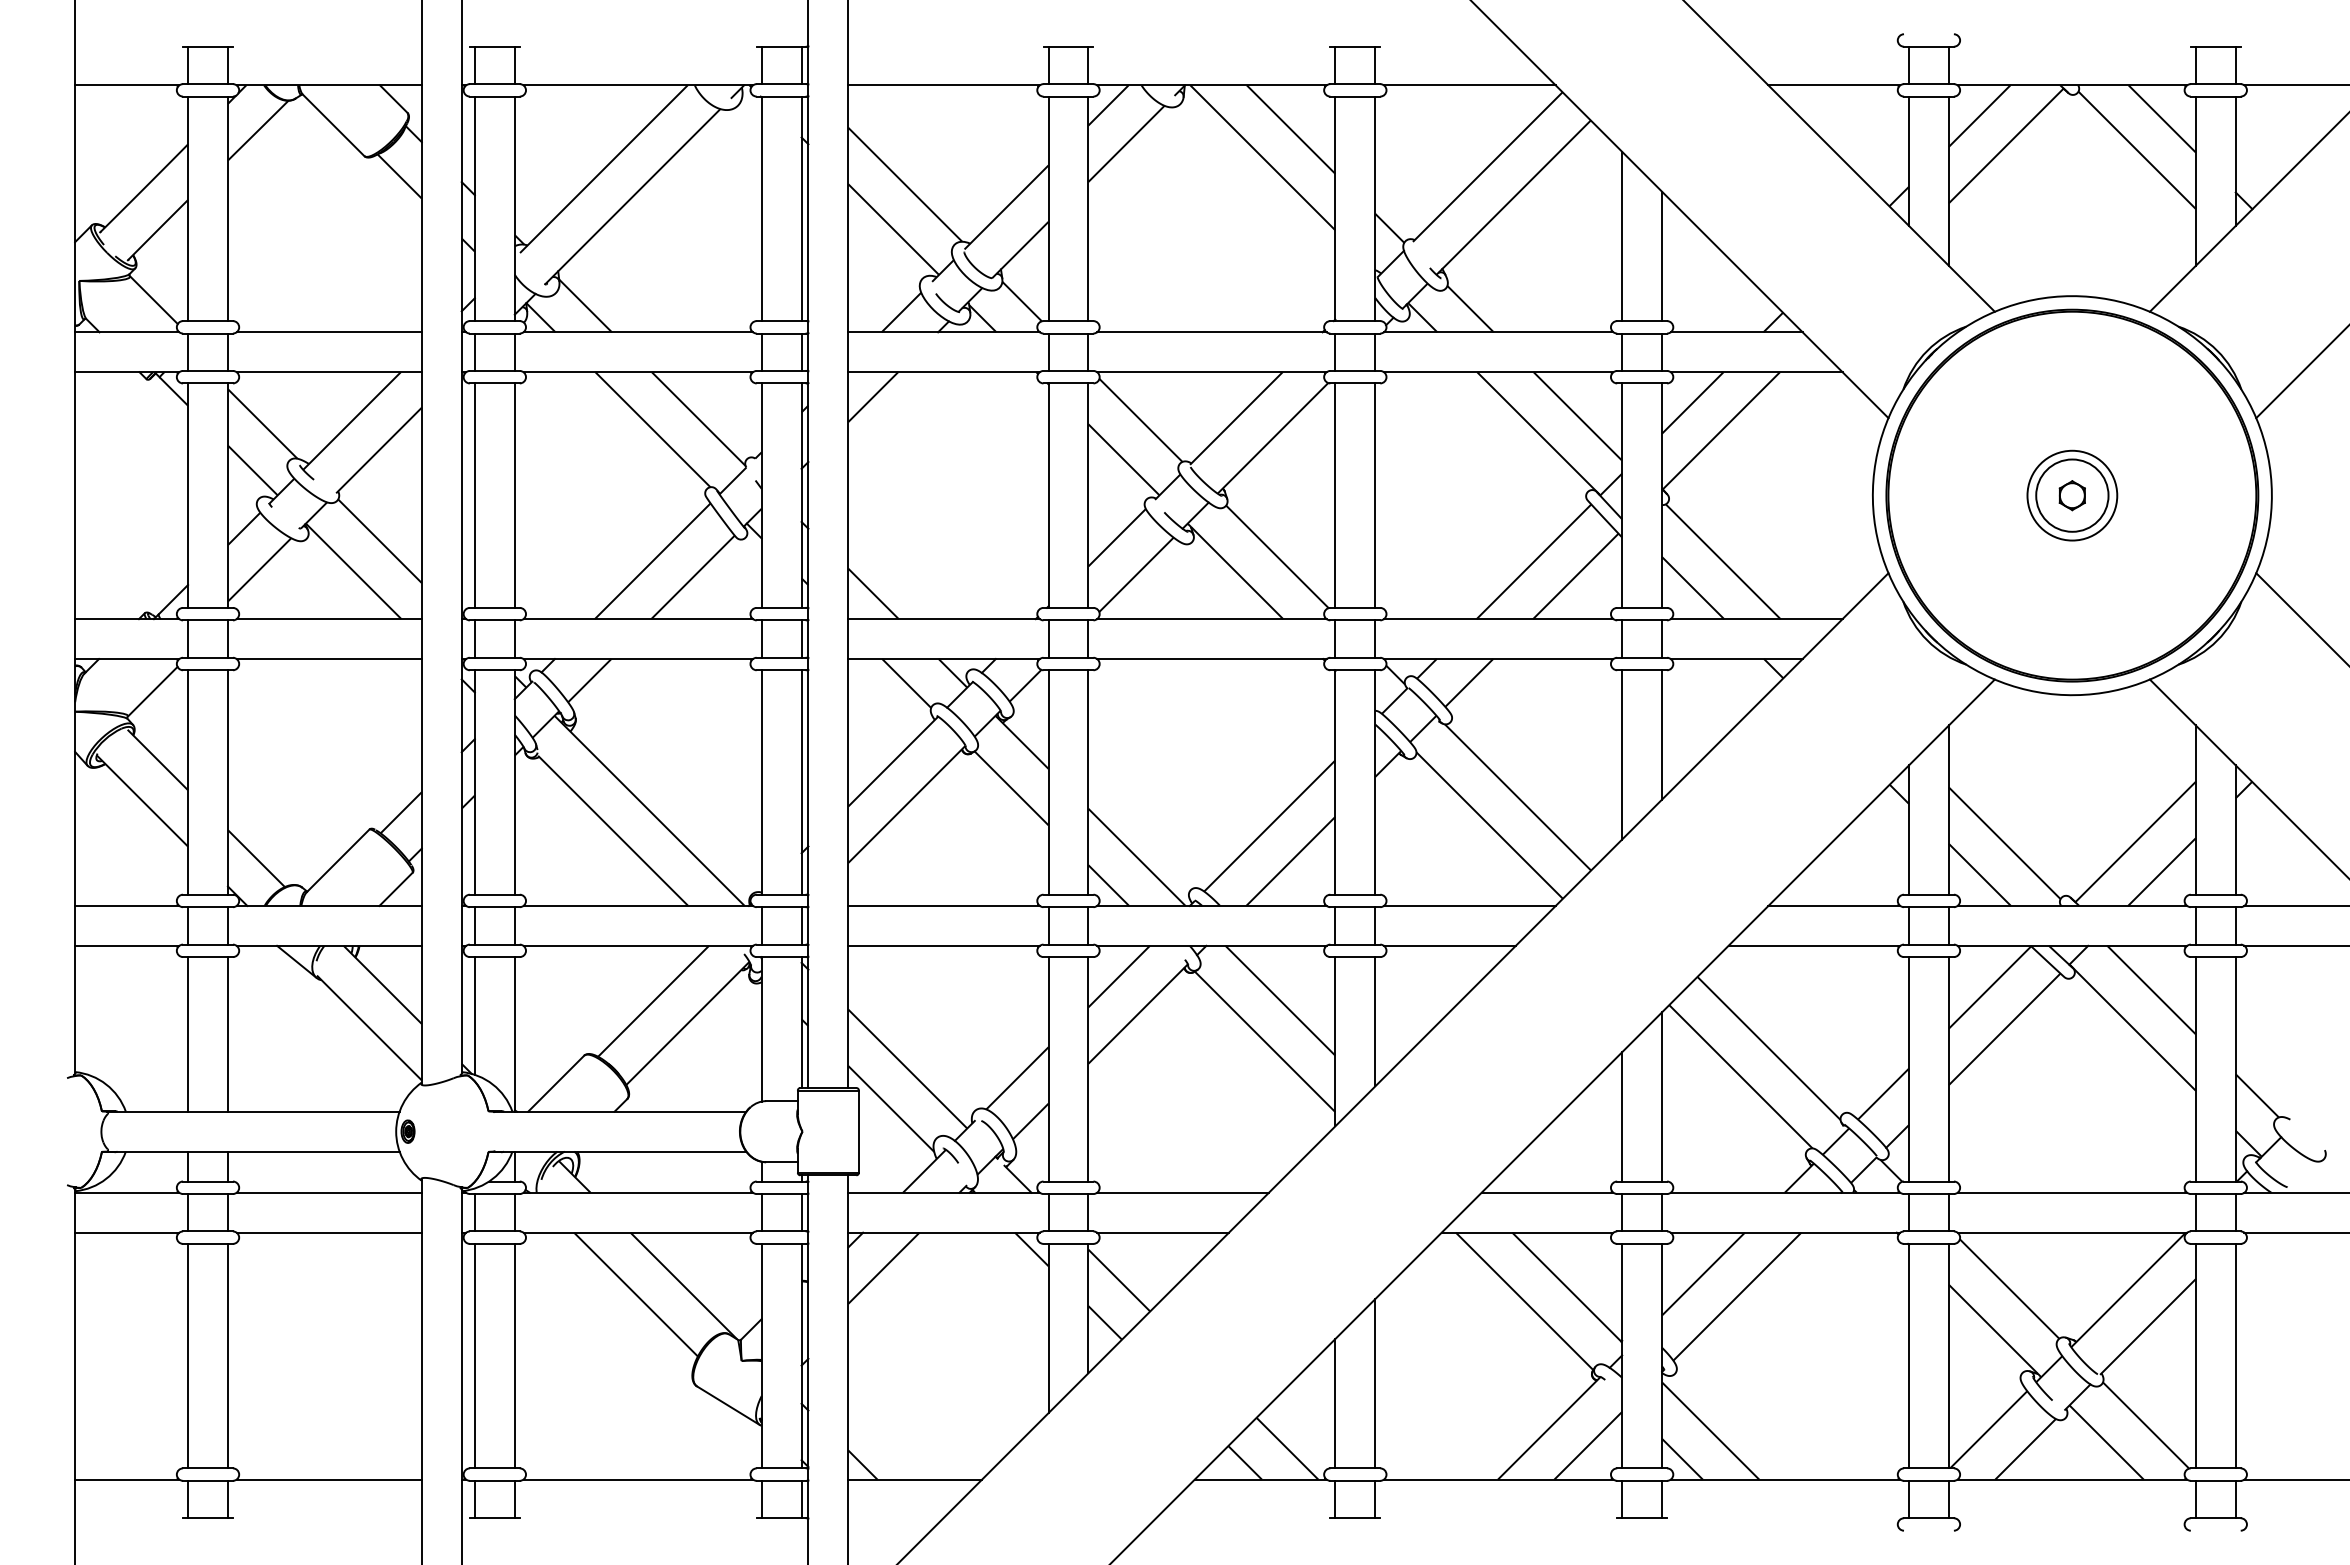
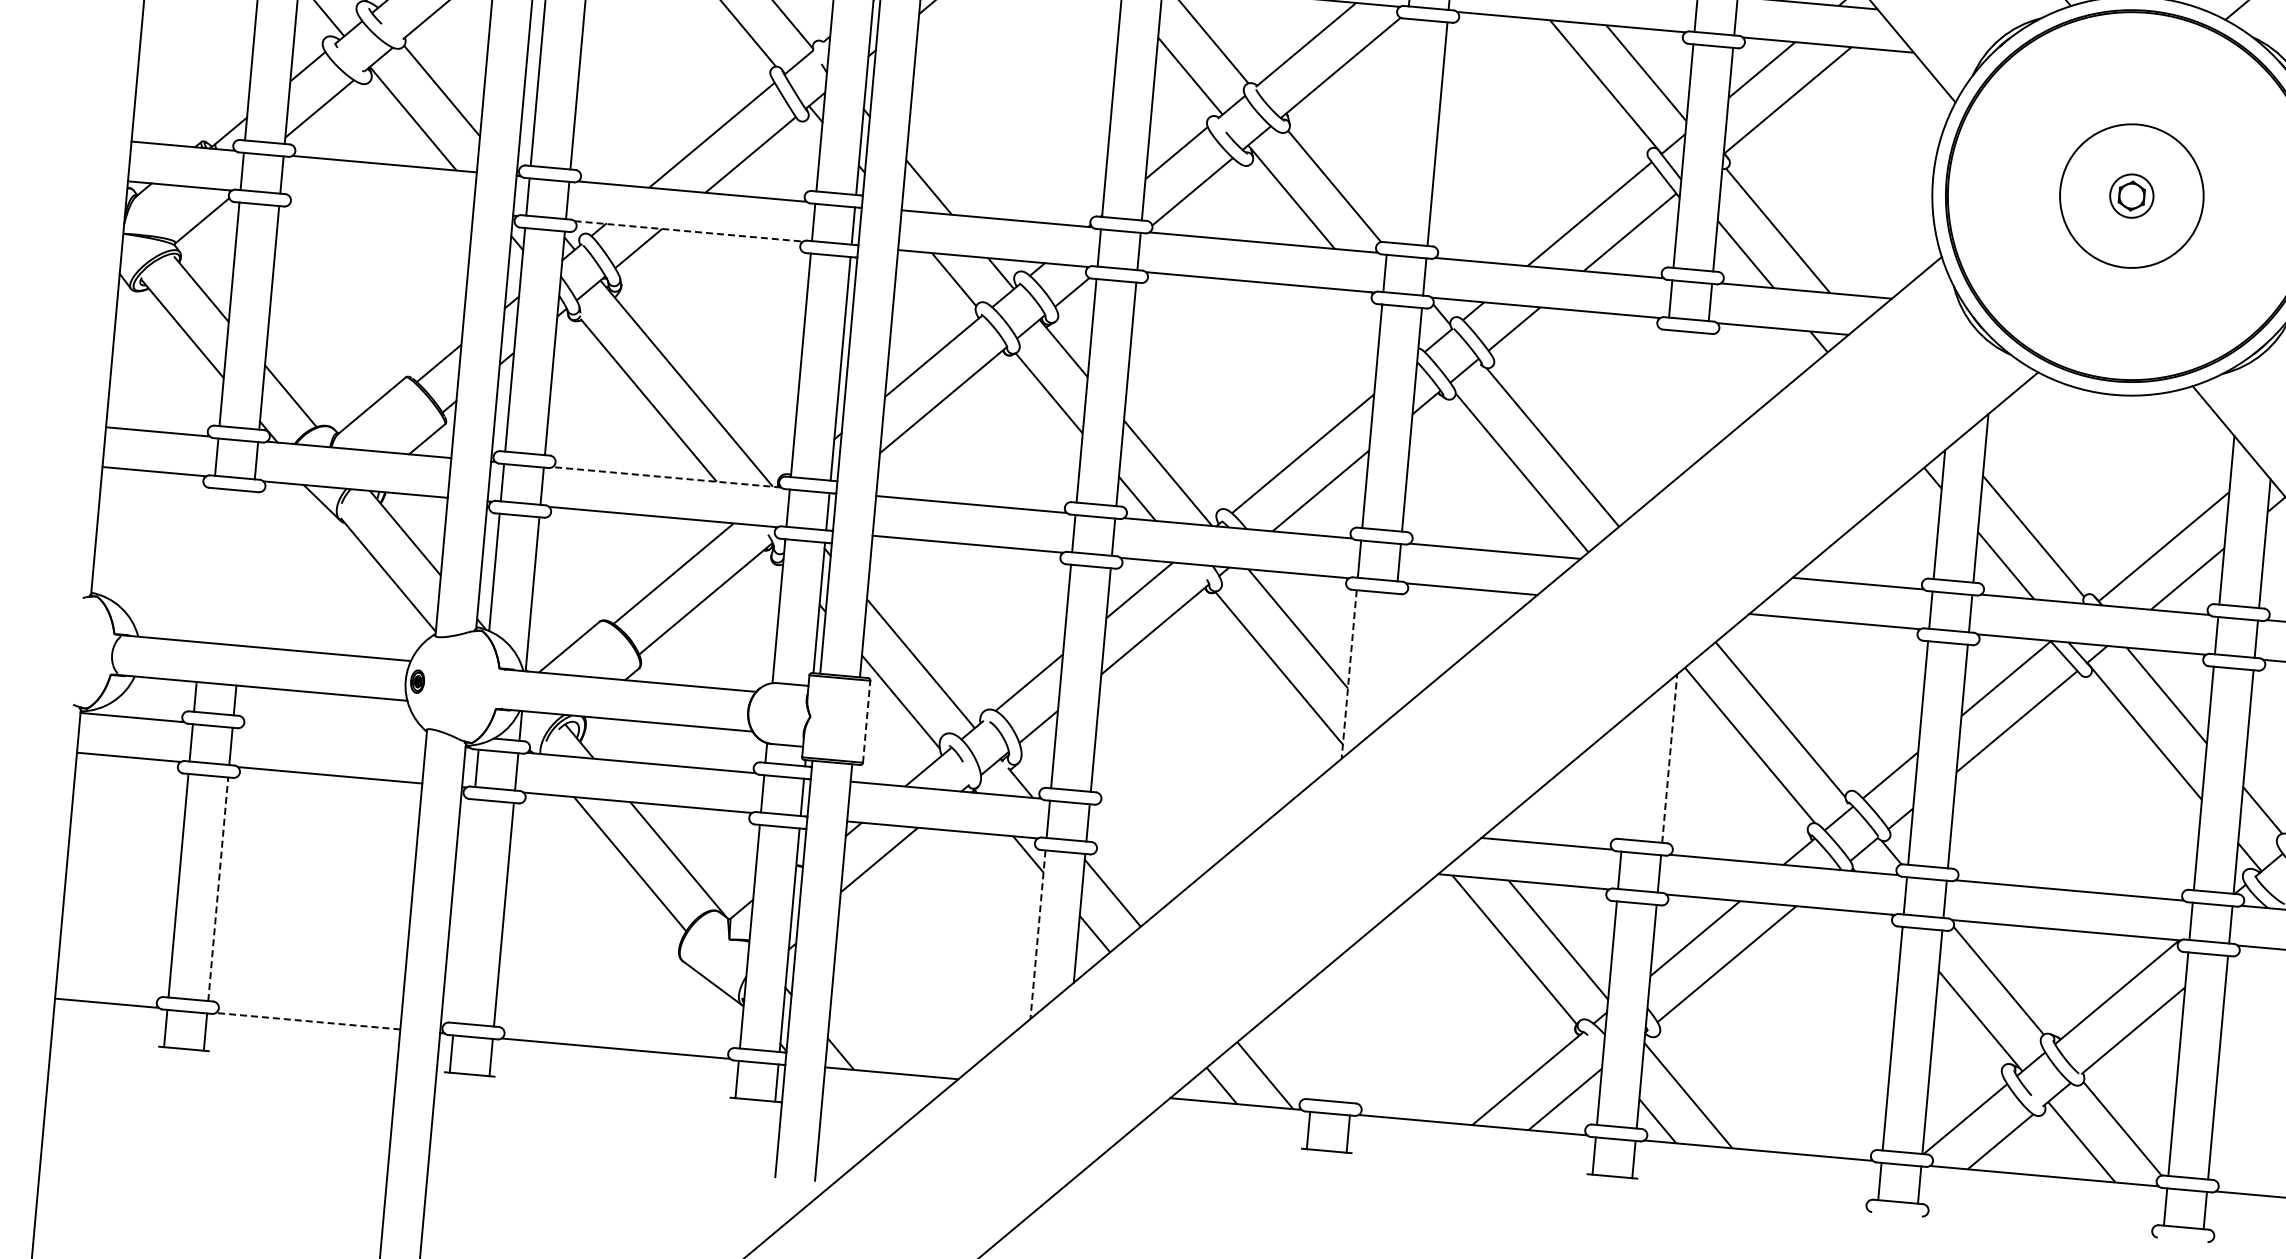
line: (1335, 495) -> (1397, 130), removed
circle: (2072, 495) -> (2131, 195), size x0.6
circle: (2072, 495) -> (2131, 195), size x1.6
line: (328, 659) -> (380, 204), removed
line: (638, 659) -> (689, 231), solid -> dashed
line: (1662, 734) -> (1702, 397), removed
line: (1622, 754) -> (1660, 413), removed
line: (638, 905) -> (667, 476), solid -> dashed
line: (1375, 1021) -> (1390, 657), removed
line: (188, 1034) -> (207, 565), removed
line: (227, 1034) -> (246, 568), removed
line: (1335, 1041) -> (1349, 674), solid -> dashed
line: (1662, 1096) -> (1670, 758), solid -> dashed
line: (1622, 1116) -> (1628, 774), removed
line: (858, 1131) -> (866, 721), solid -> dashed
line: (328, 1192) -> (332, 735), removed
line: (1182, 1192) -> (1183, 811), removed
line: (1163, 1232) -> (1161, 849), removed
line: (1048, 1328) -> (1037, 934), solid -> dashed
line: (227, 1355) -> (217, 888), solid -> dashed
line: (474, 1355) -> (463, 910), removed
line: (1375, 1383) -> (1358, 1018), removed
line: (1335, 1403) -> (1317, 1034), removed
line: (329, 1479) -> (308, 1021), solid -> dashed

